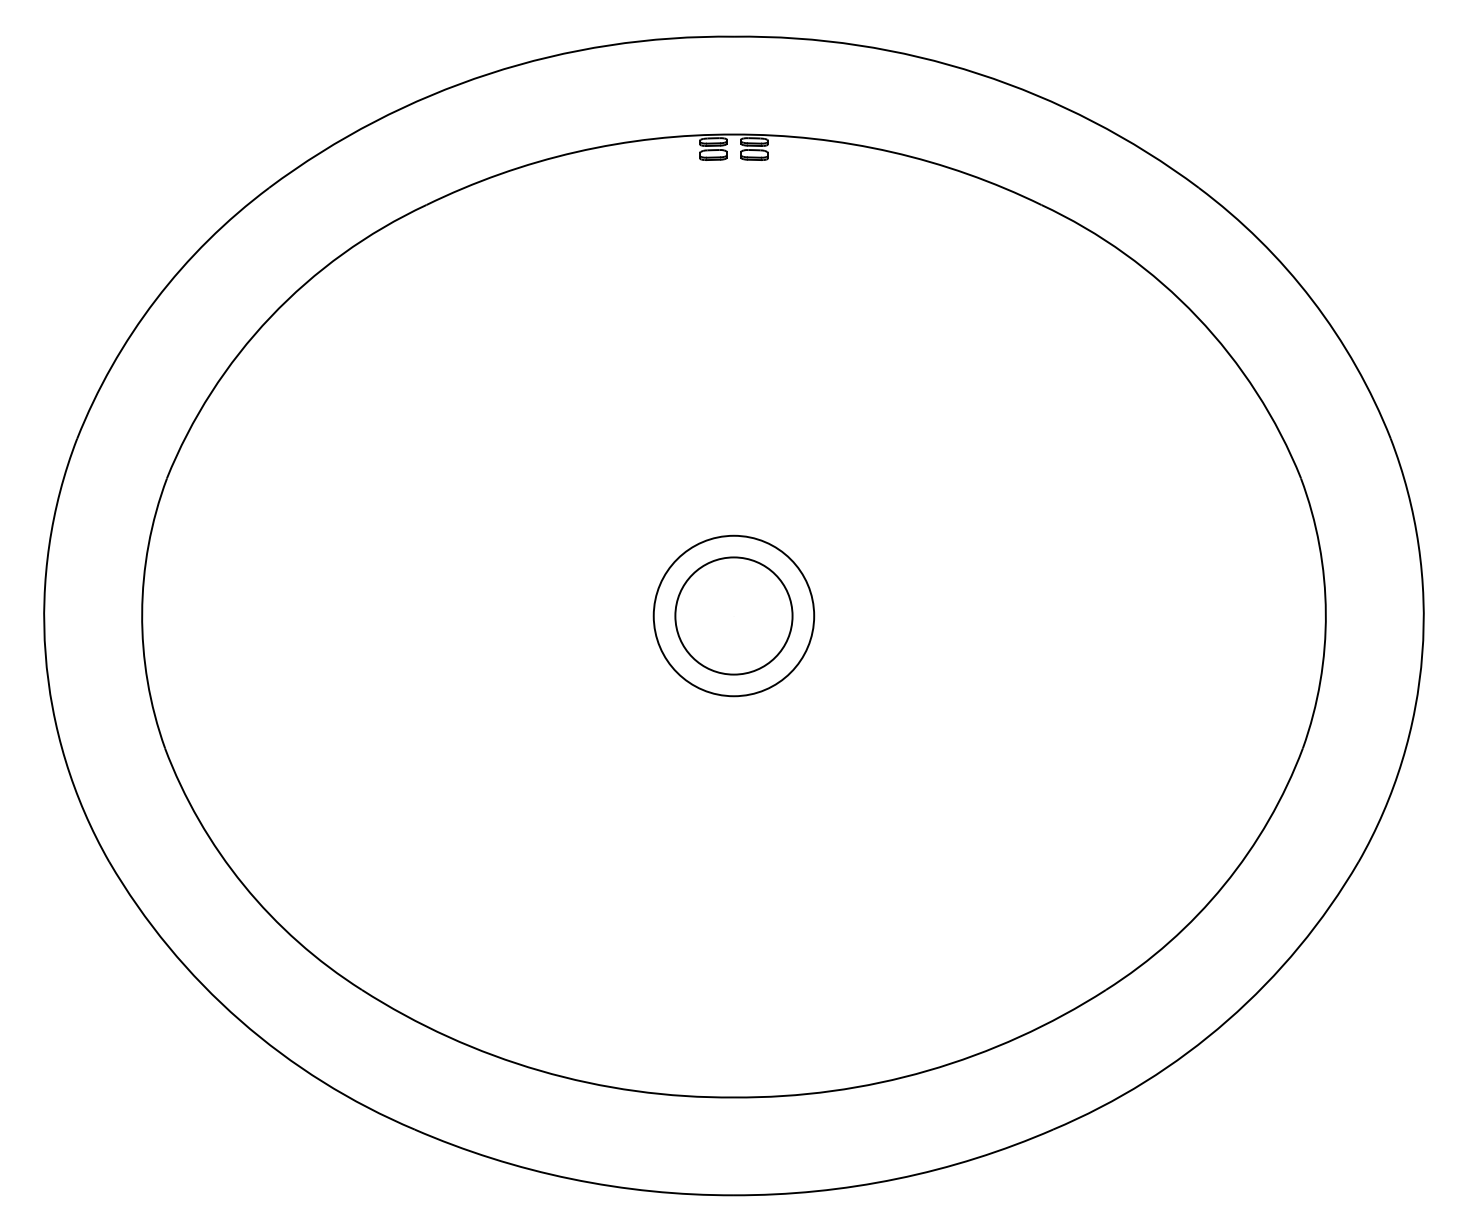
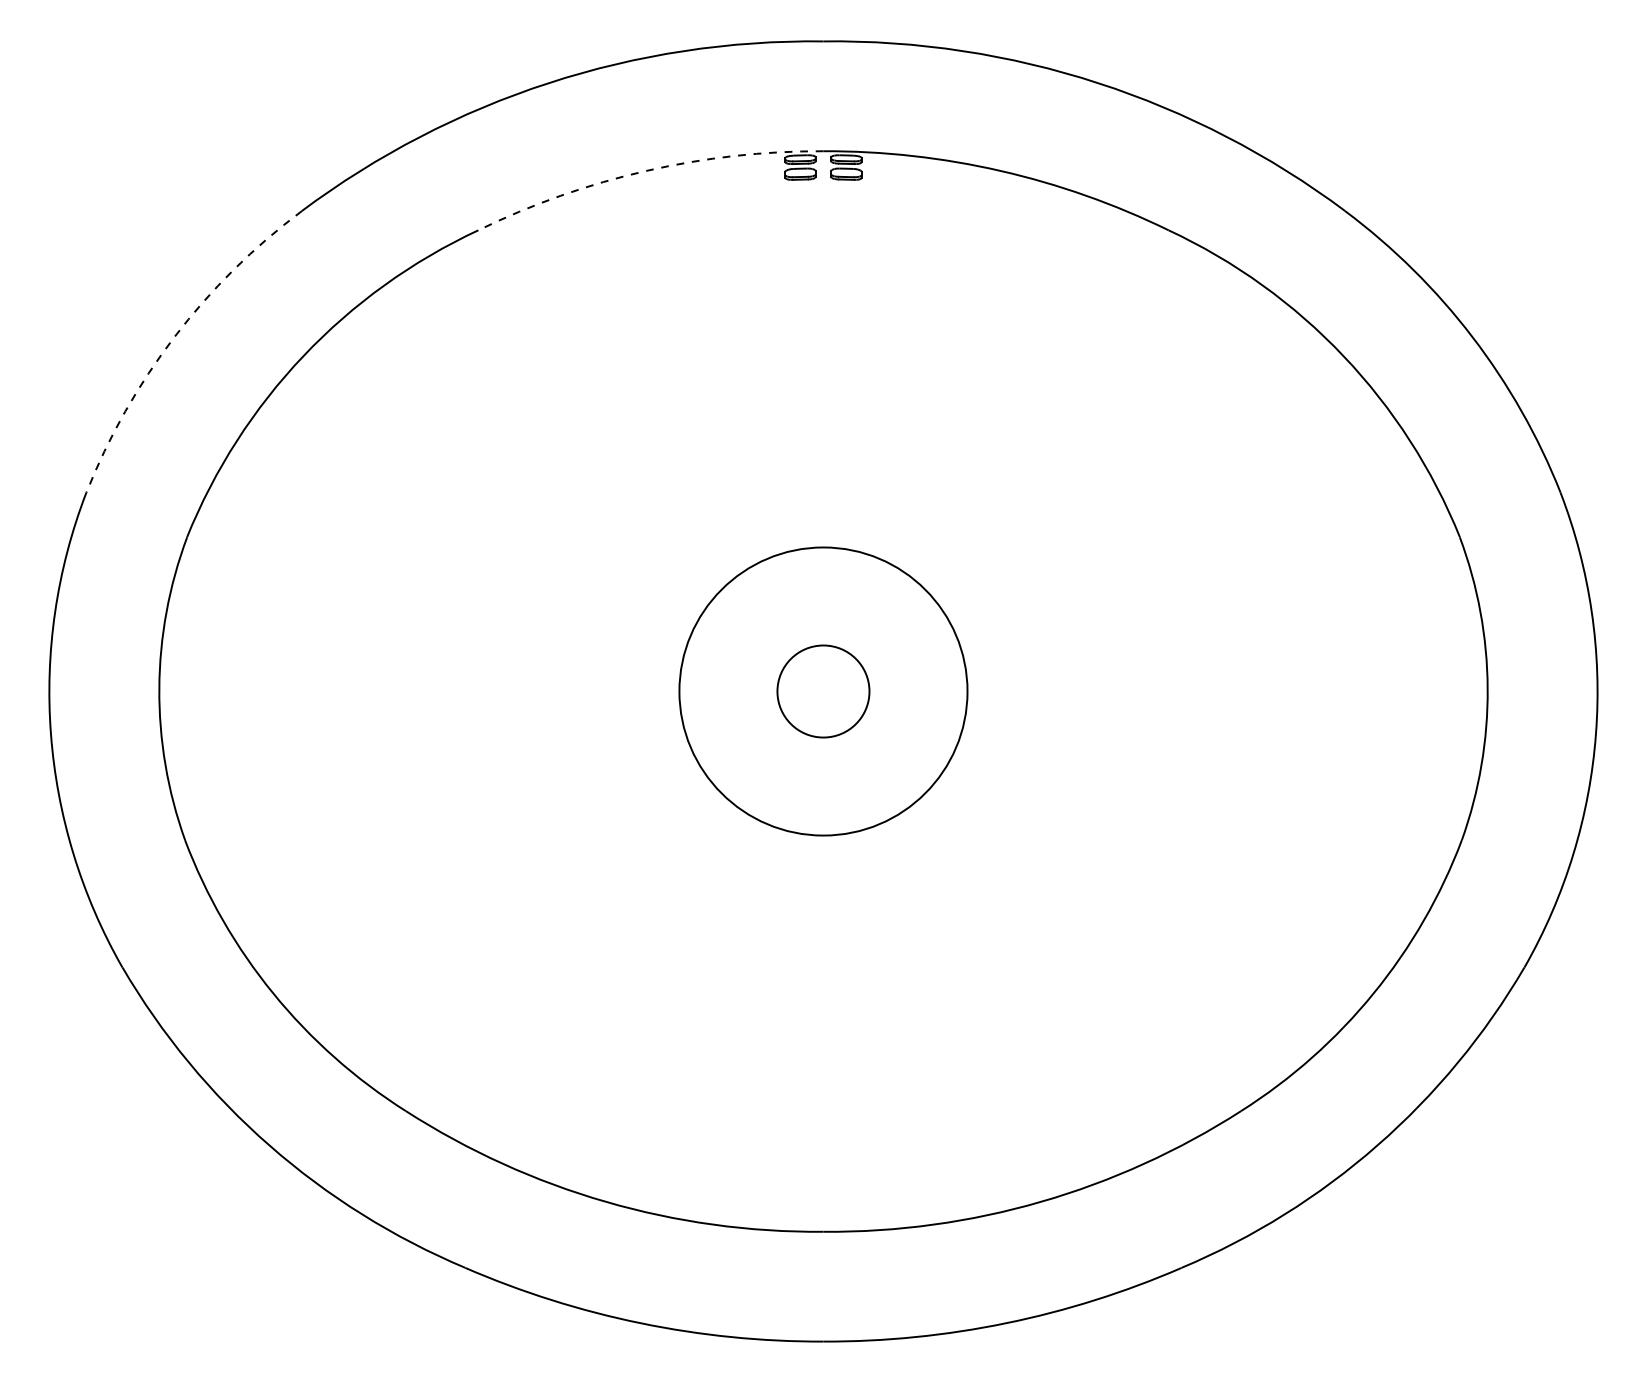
arc: (576, 151) -> (646, 170), solid -> dashed
arc: (155, 299) -> (174, 336), solid -> dashed
circle: (734, 616) -> (823, 691), size x0.7
circle: (734, 616) -> (823, 691), size x1.6

